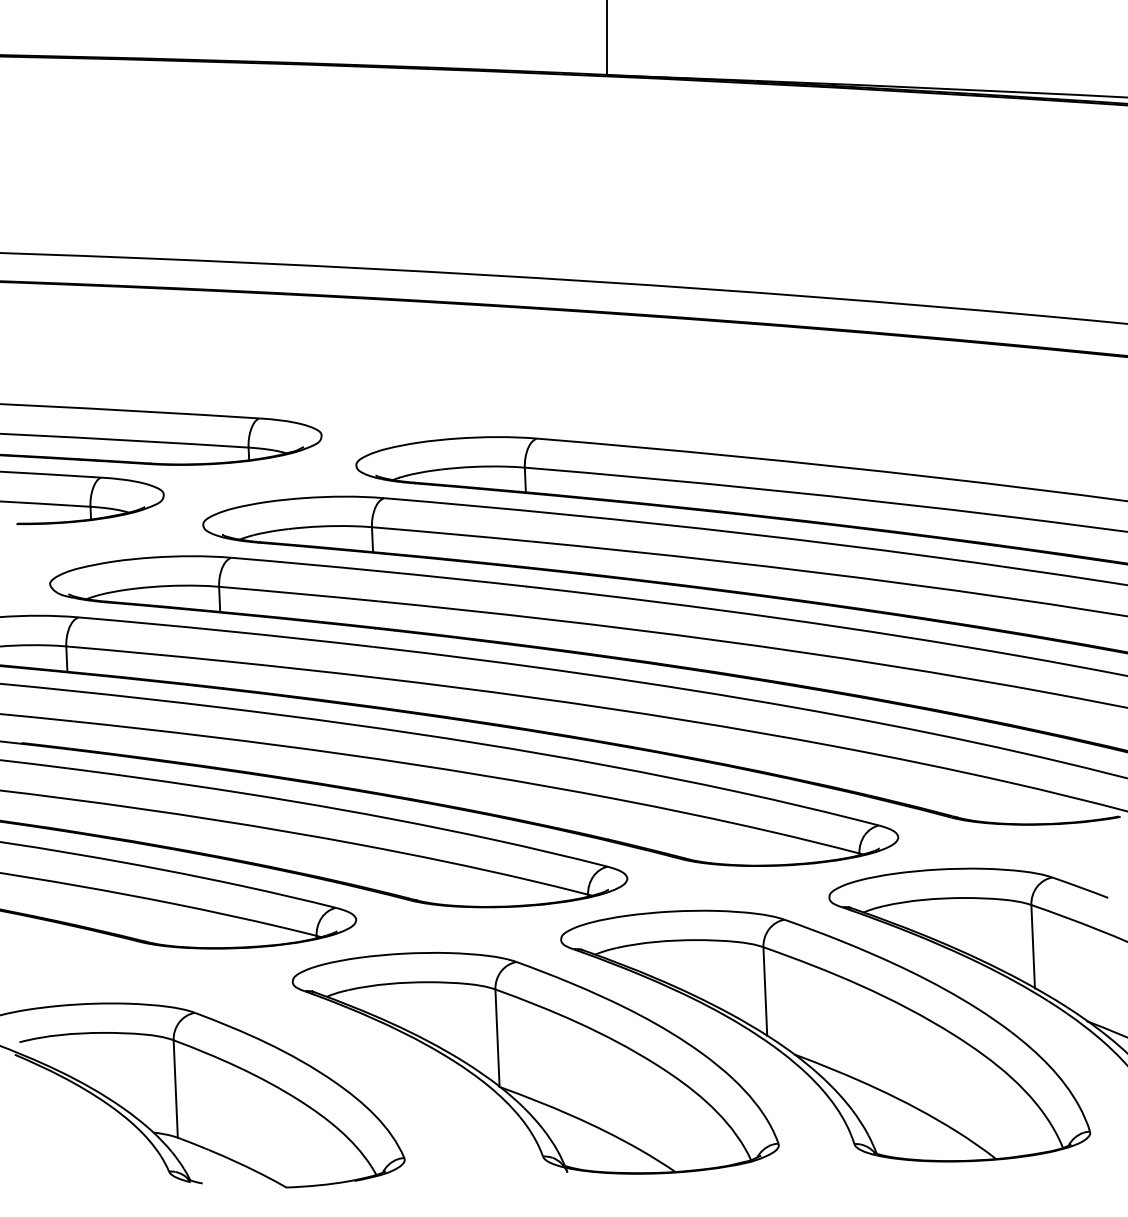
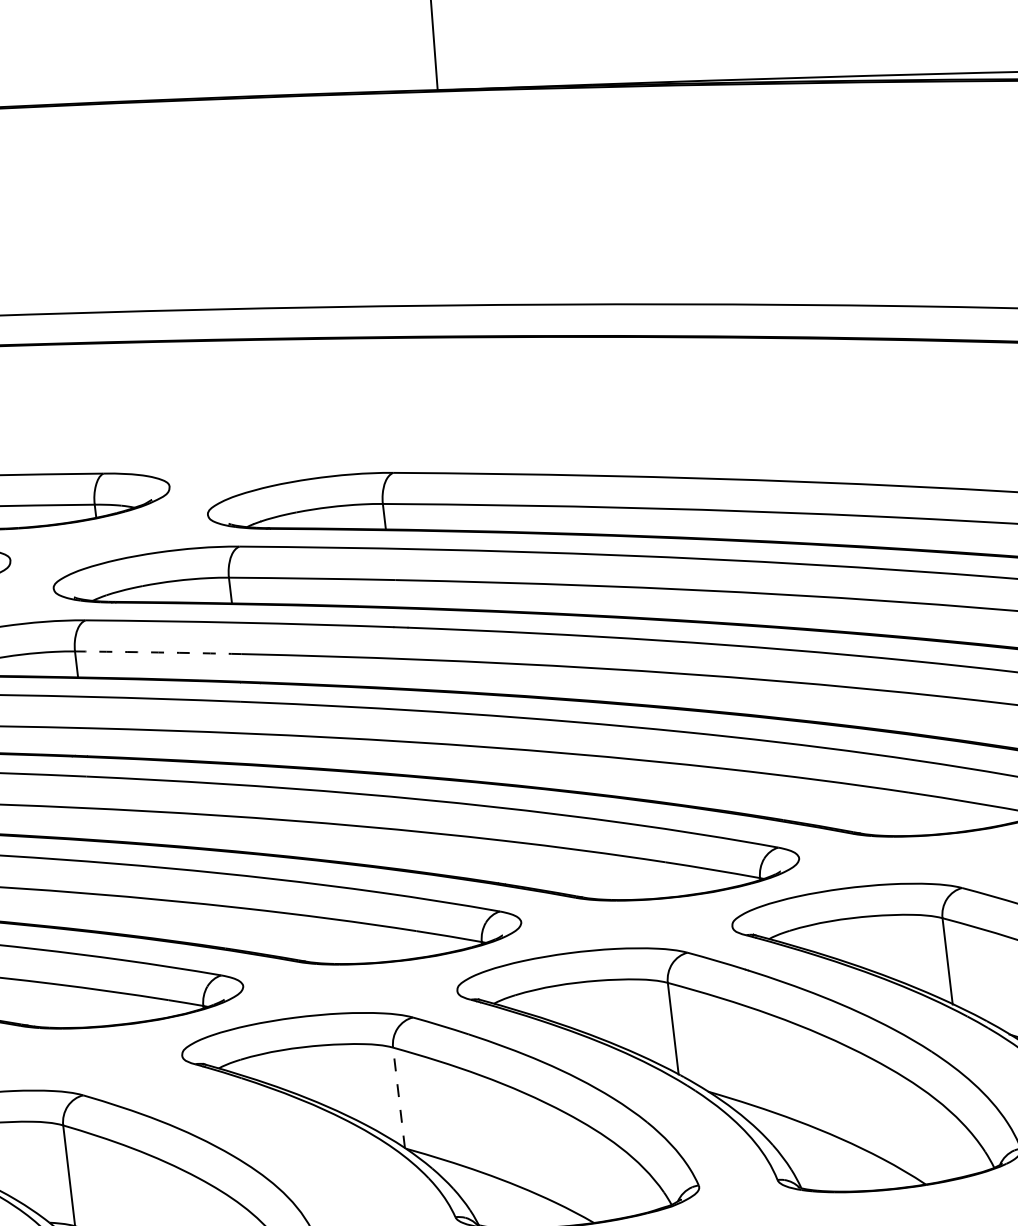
arc: (298, 593) -> (157, 652), solid -> dashed
line: (497, 1038) -> (399, 1098), solid -> dashed

